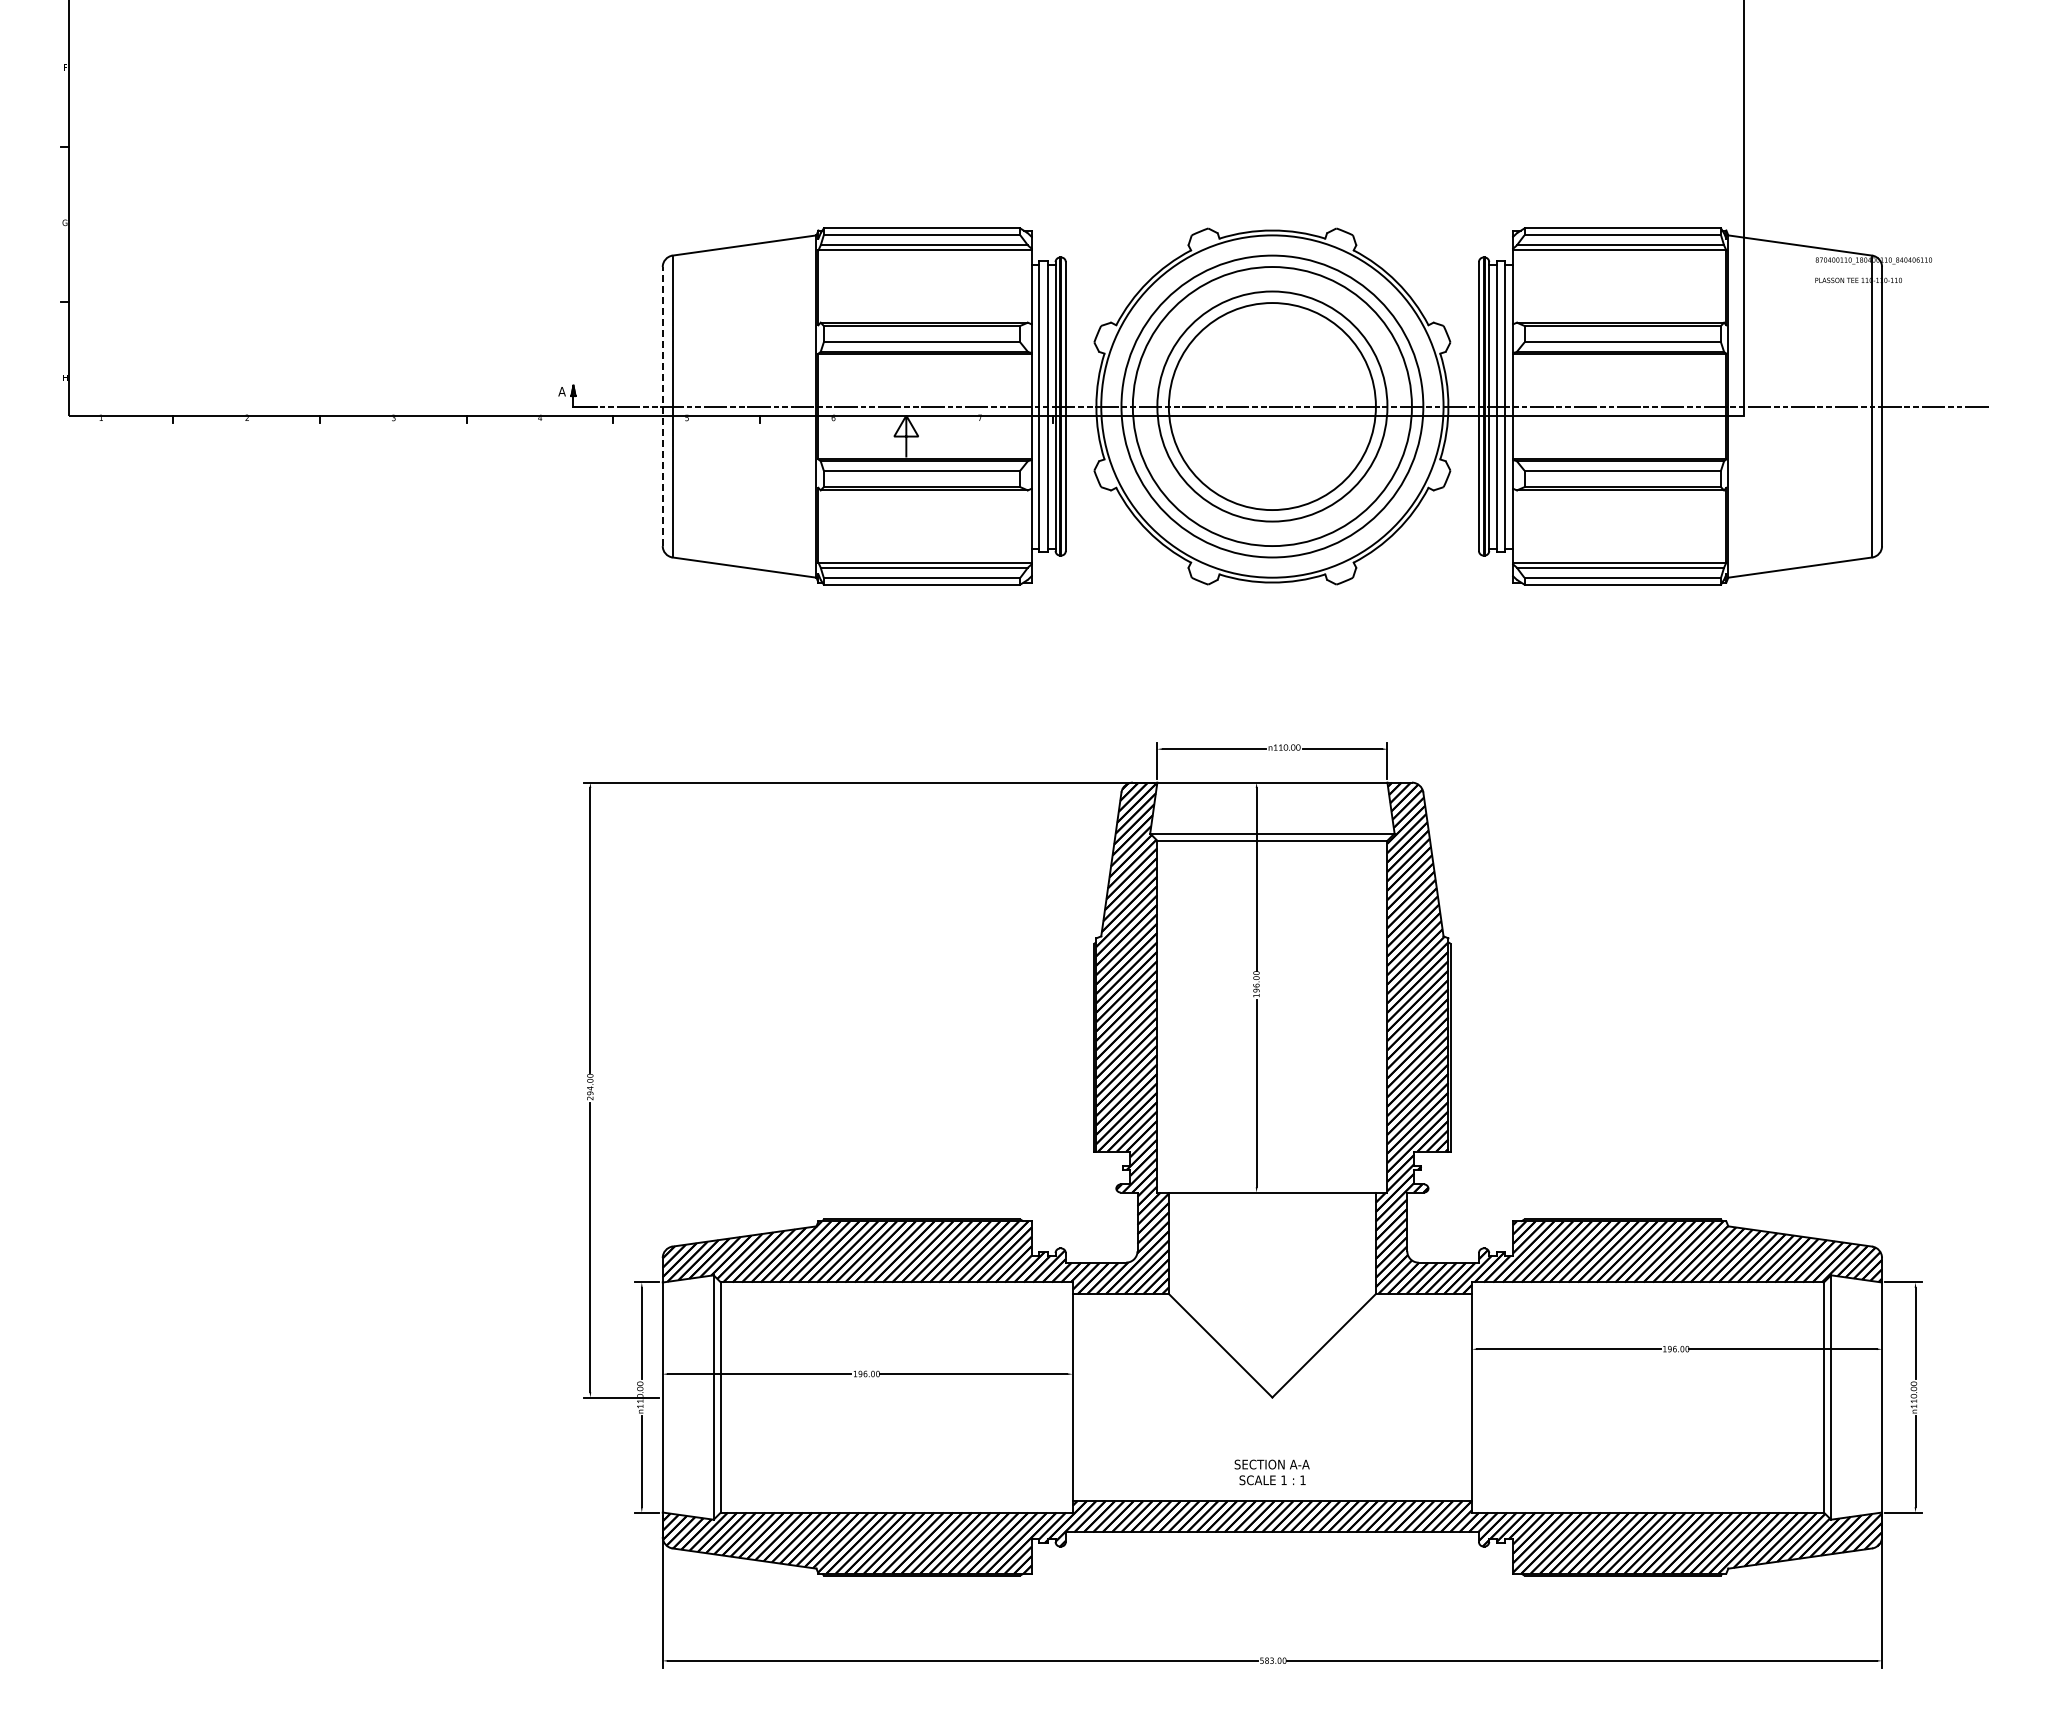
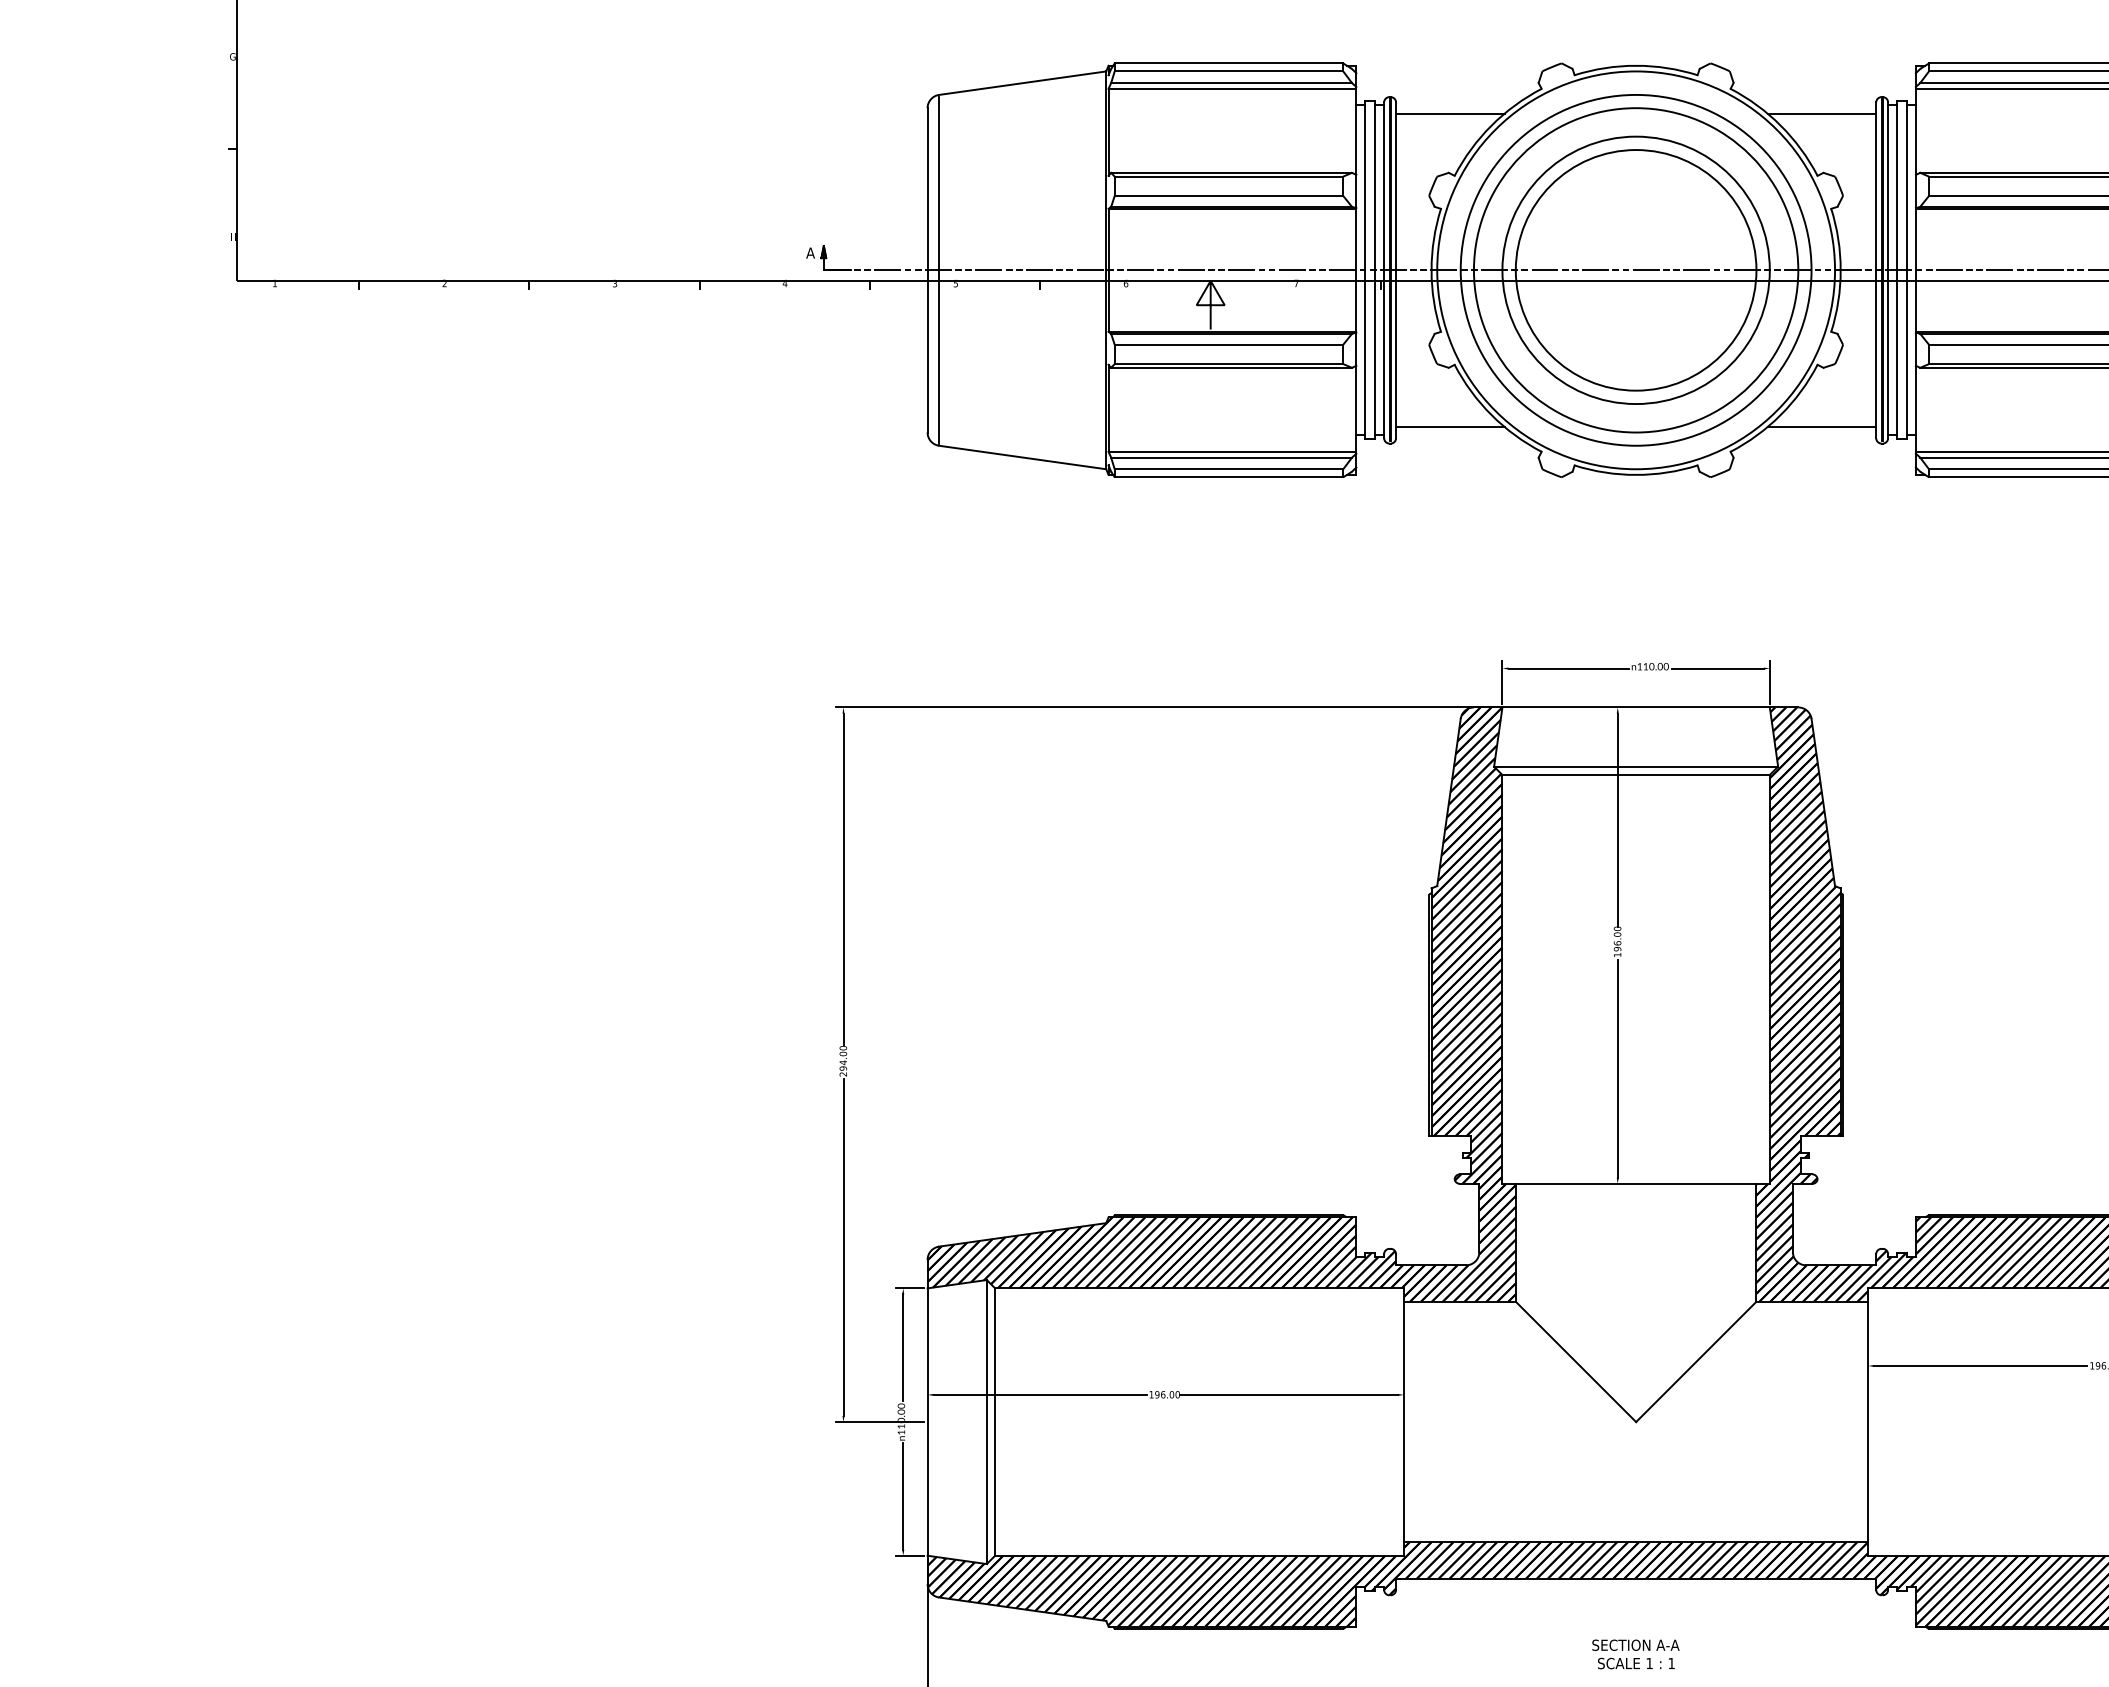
line: (1112, 271) -> (1450, 113), added
line: (1431, 271) -> (1821, 113), added
line: (662, 406) -> (927, 270), dashed -> solid
line: (1112, 541) -> (1450, 427), added
line: (1431, 541) -> (1821, 427), added
text: (1271, 1472) -> (1635, 1654), moved

